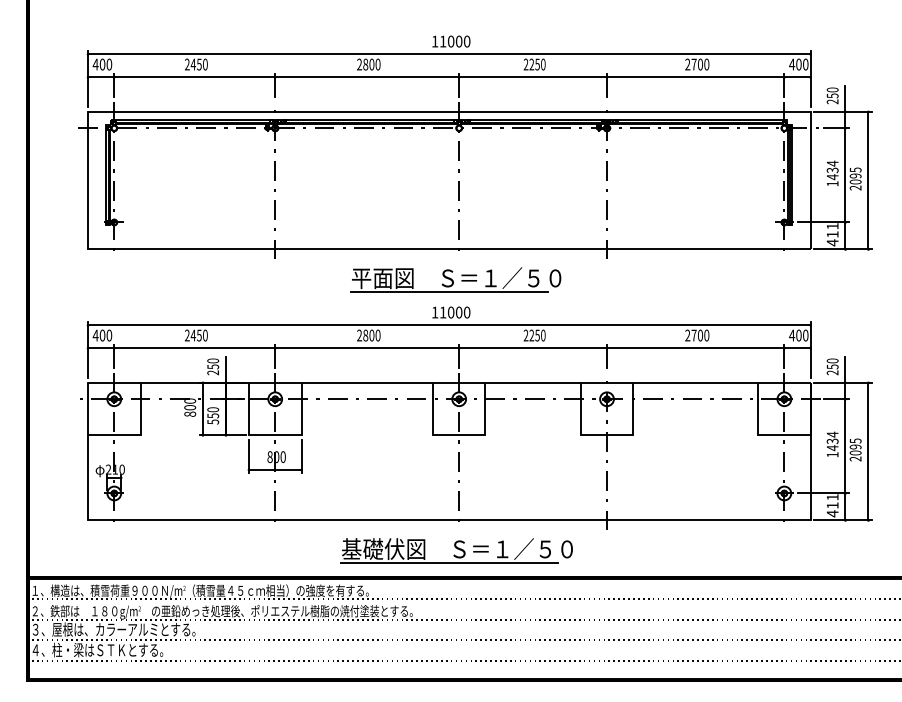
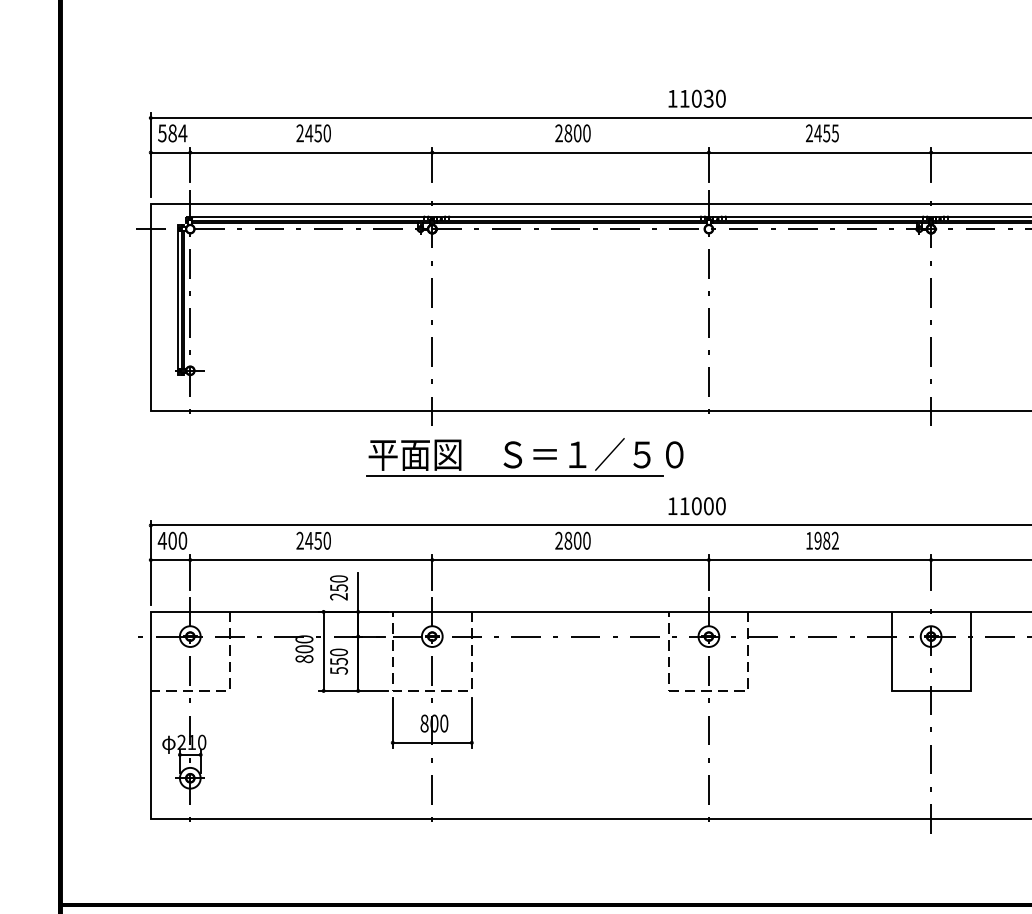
text: (458, 41) -> (707, 98), 11000 -> 11030
text: (102, 64) -> (172, 133), 400 -> 584
text: (537, 64) -> (826, 133), 2250 -> 2455
part: (455, 279) -> (524, 456), moved
text: (534, 335) -> (822, 540), 2250 -> 1982
line: (140, 435) -> (229, 691), solid -> dashed
line: (274, 435) -> (431, 691), solid -> dashed
line: (458, 435) -> (707, 691), solid -> dashed
part: (456, 550) -> (704, 863), removed

